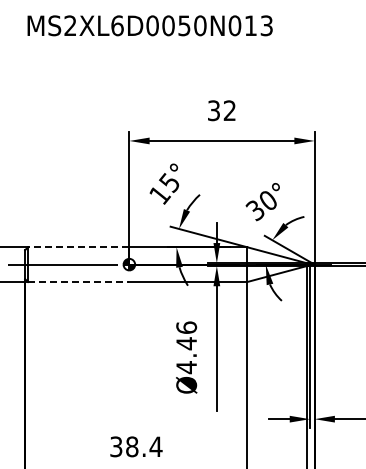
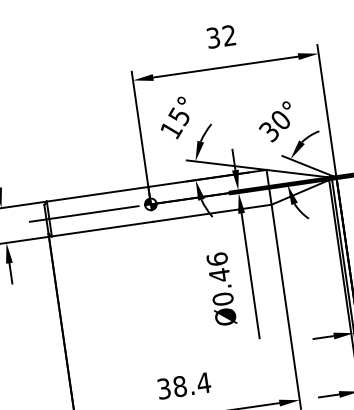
line: (78, 247) -> (97, 194), dashed -> solid
line: (78, 282) -> (102, 229), dashed -> solid
text: (186, 367) -> (222, 299), Ø4.46 -> Ø0.46

